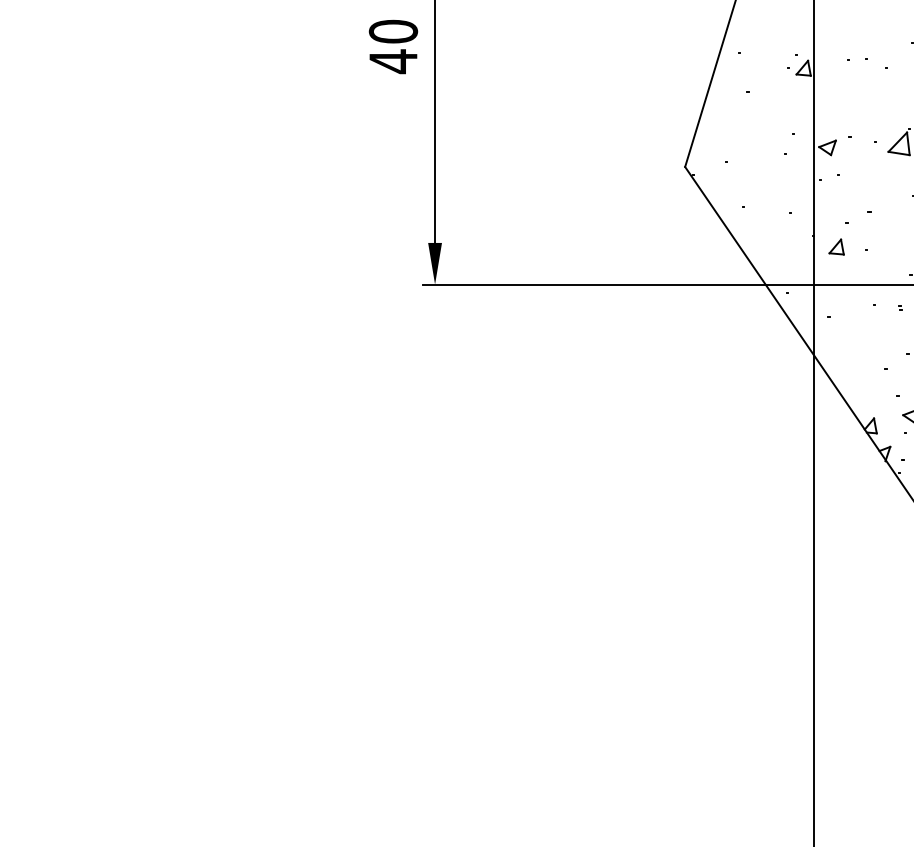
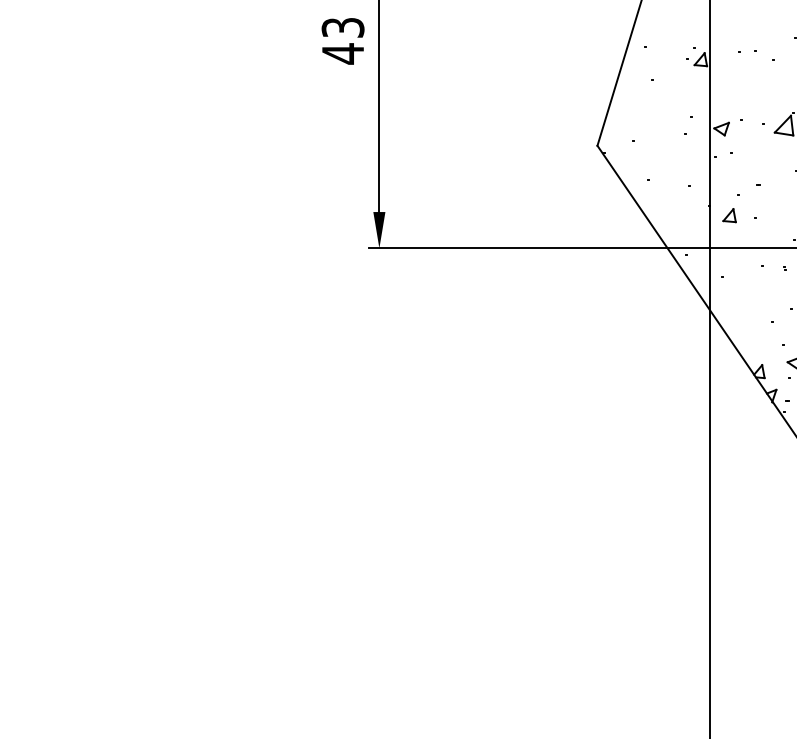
text: (393, 31) -> (343, 27), 40 -> 43

